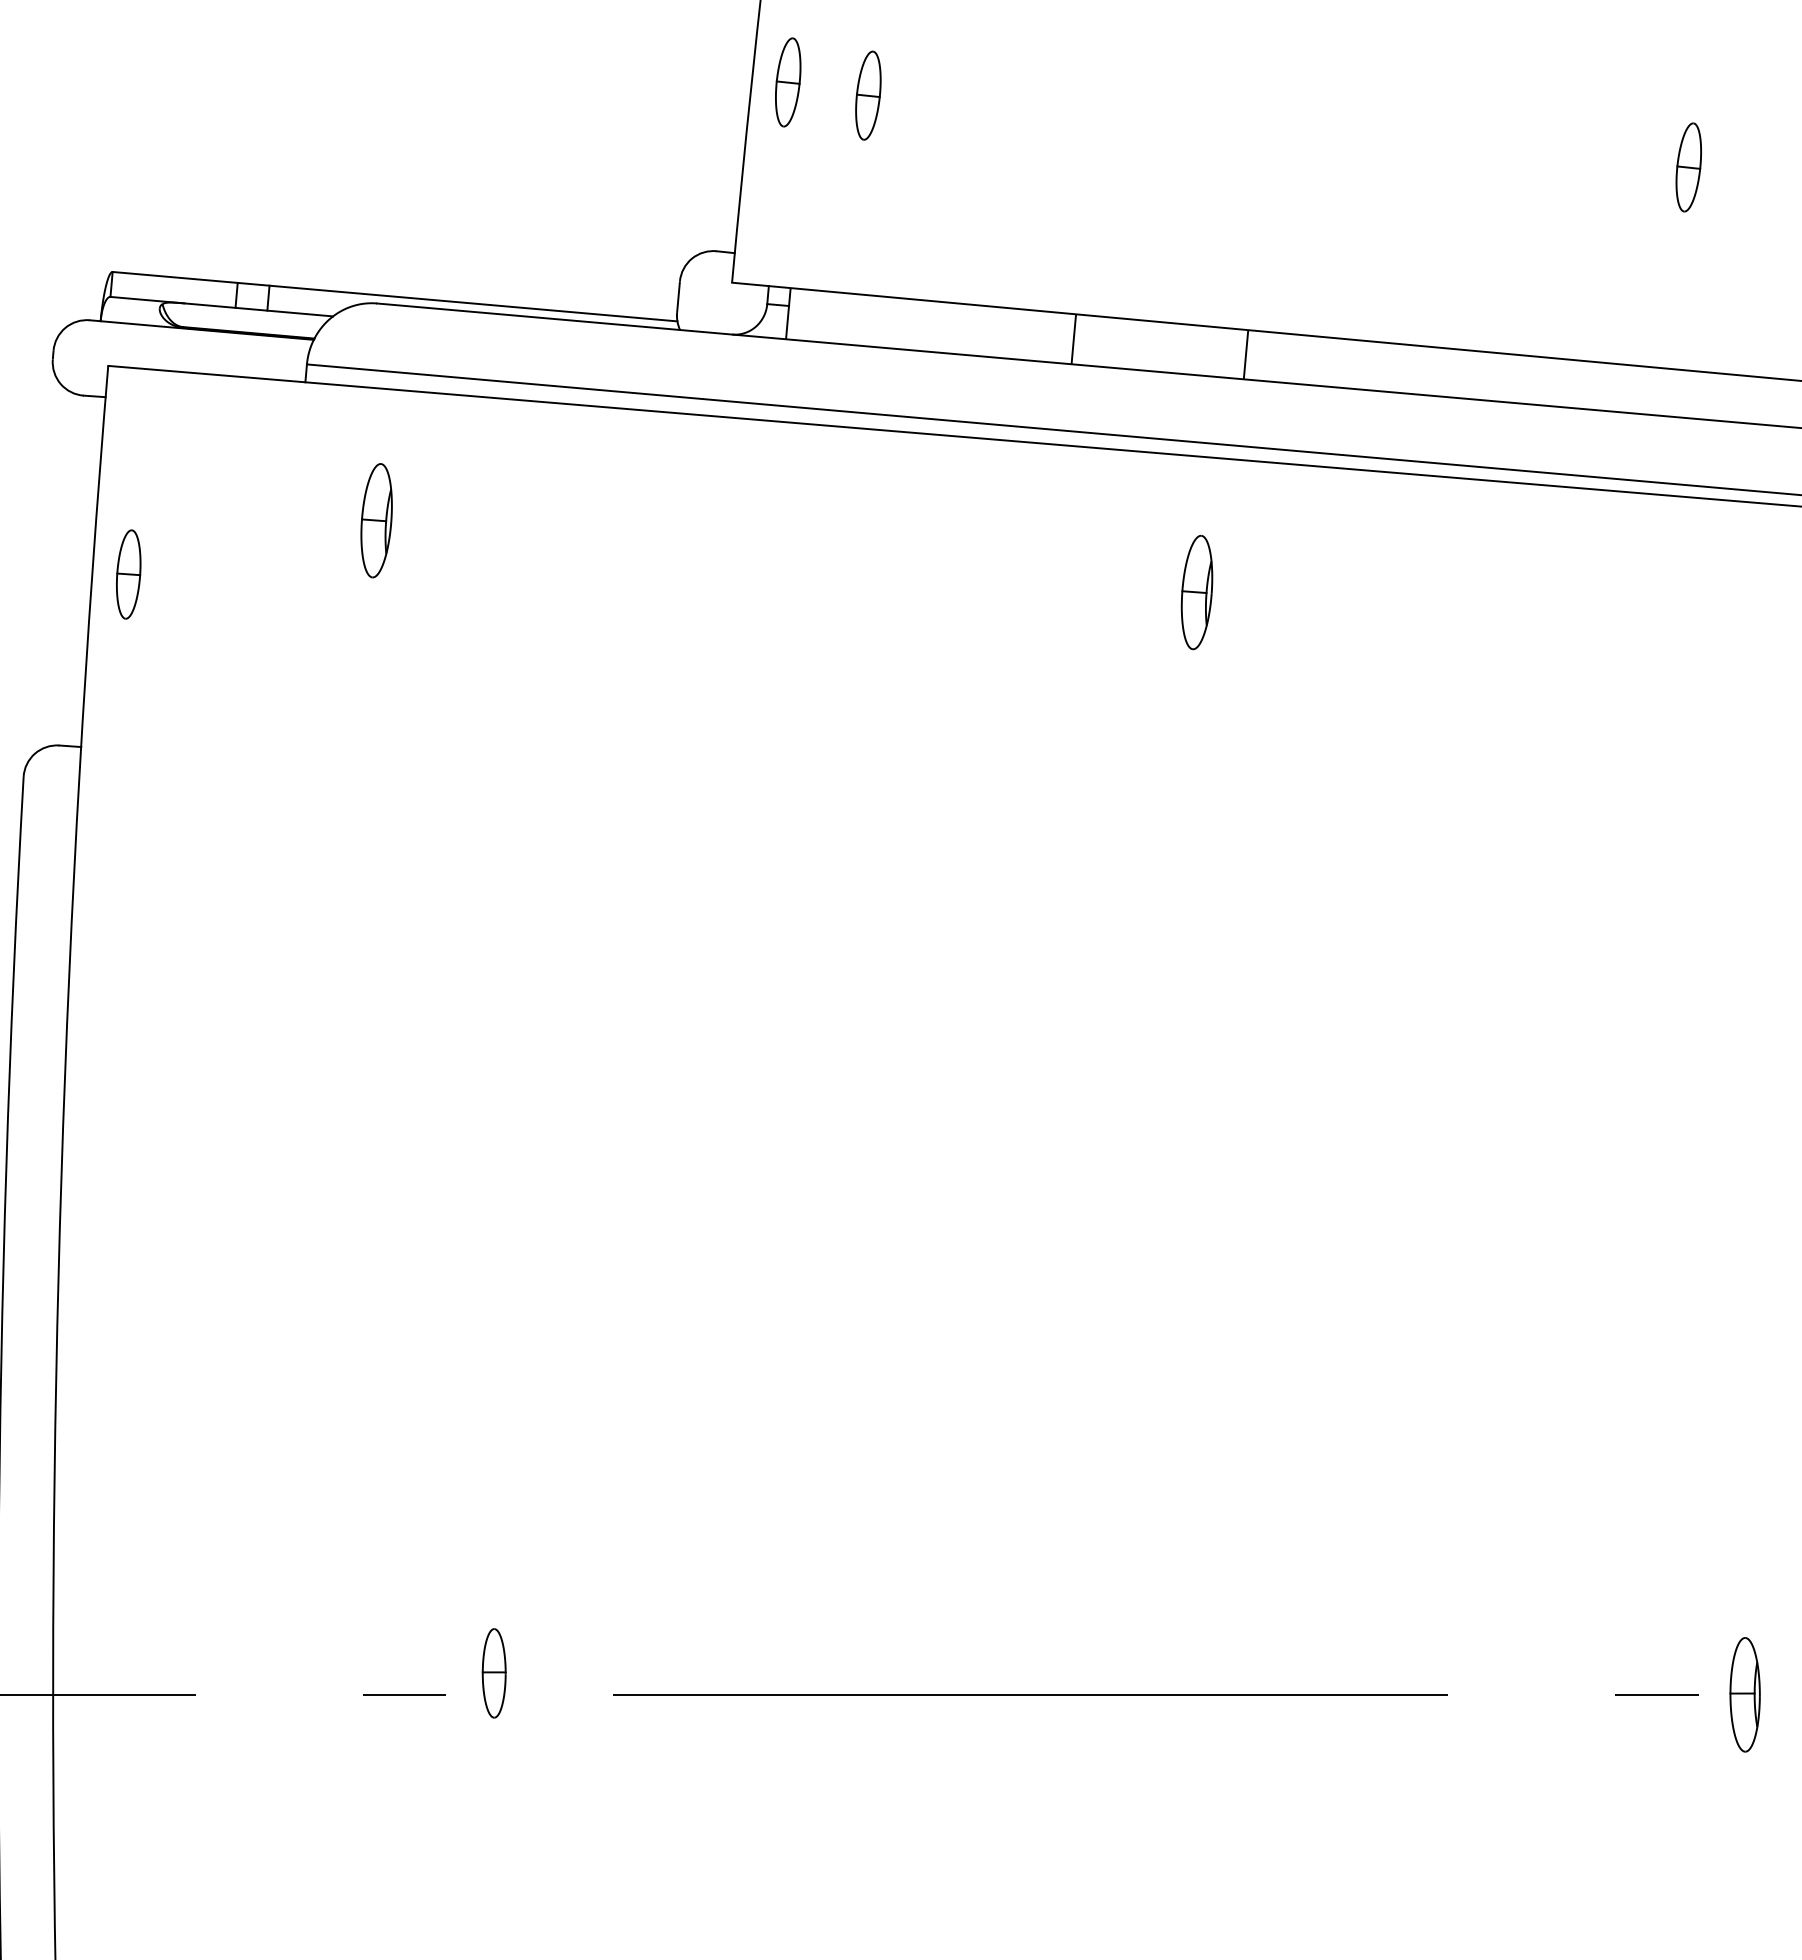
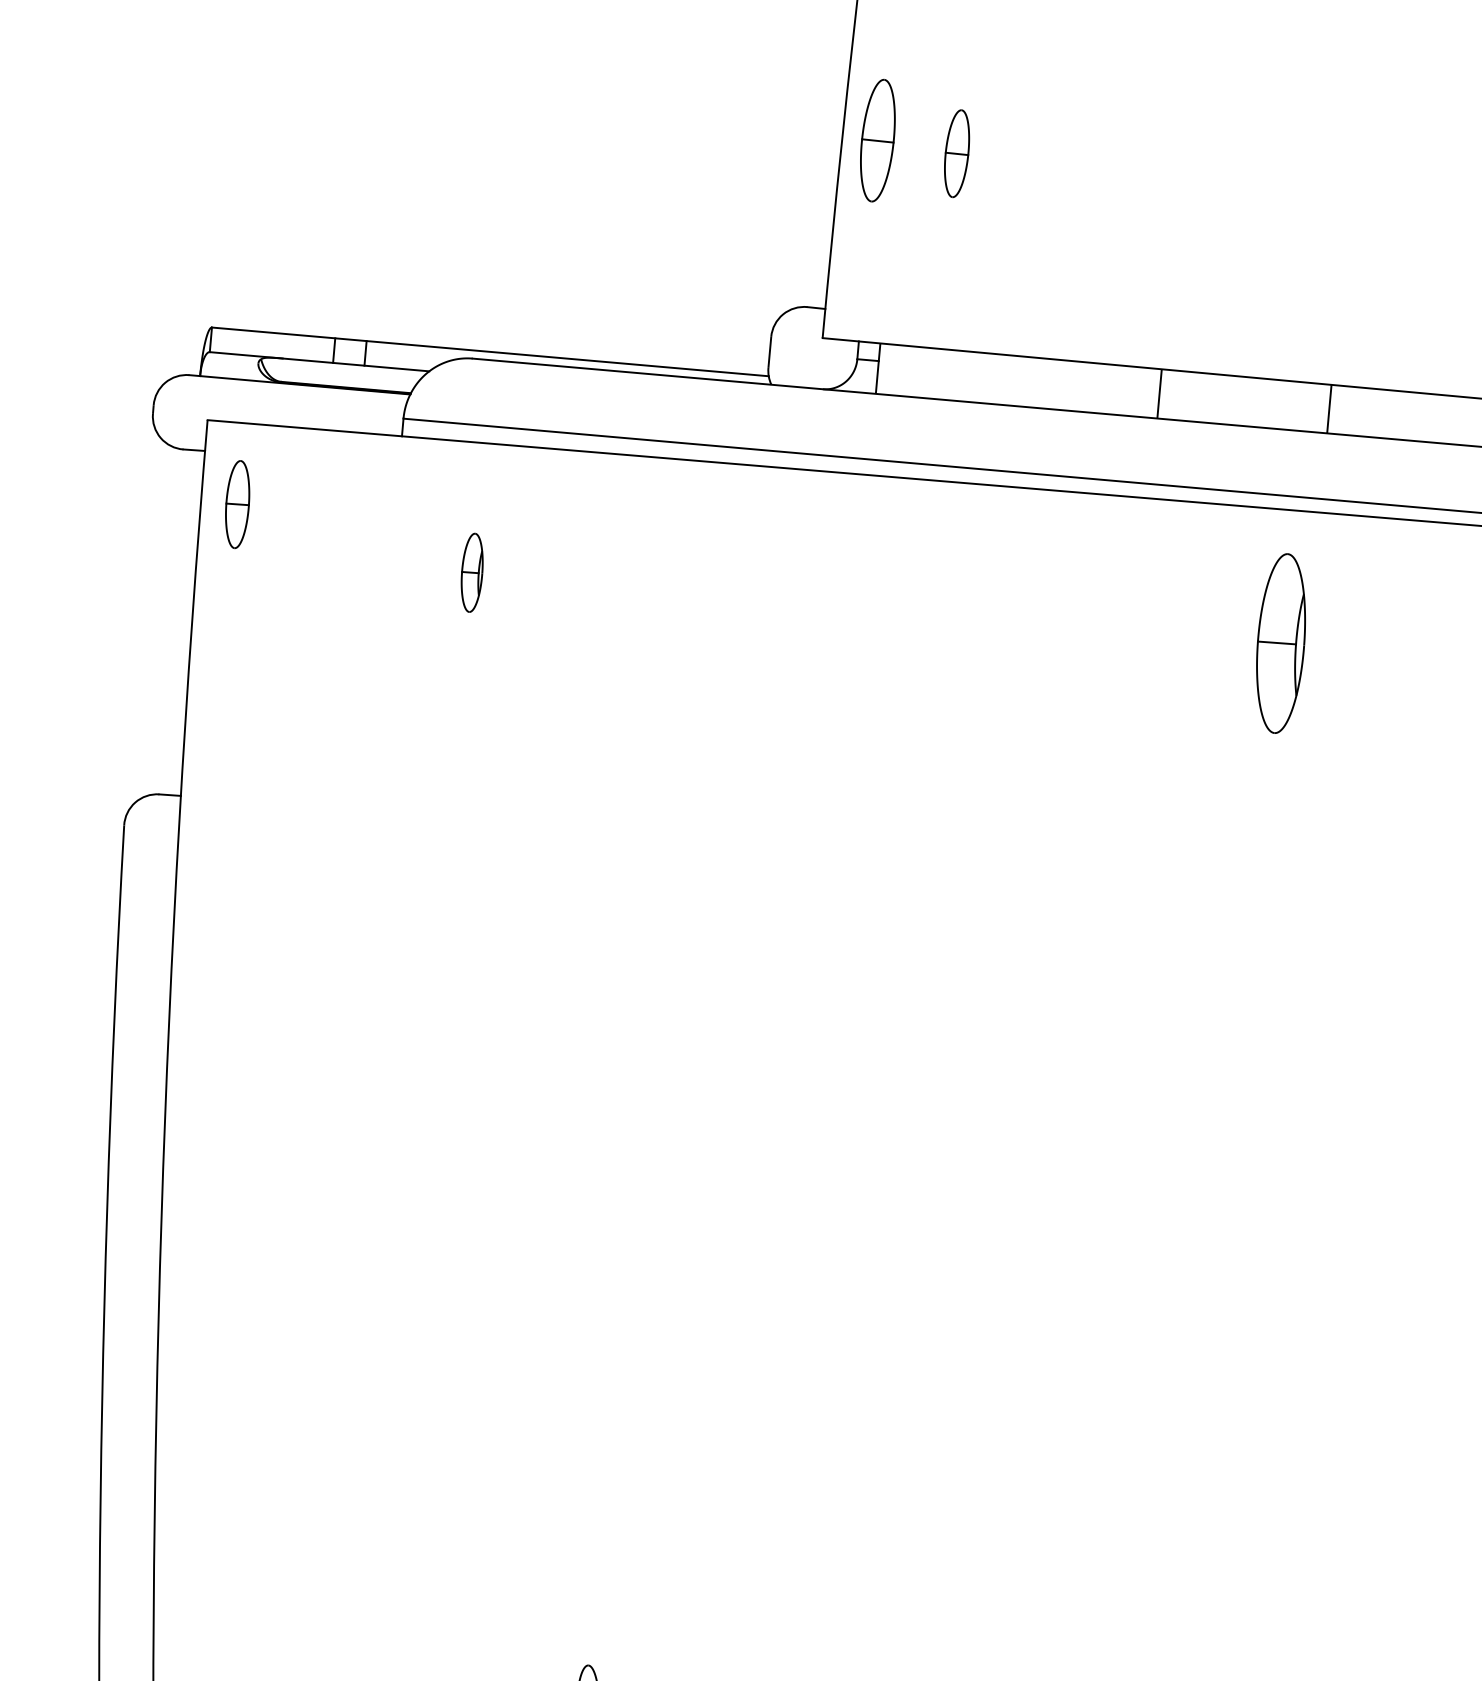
part: (788, 82) -> (878, 140), size x1.4
part: (376, 520) -> (472, 572), size x0.7
part: (128, 574) -> (237, 504), moved
part: (1196, 592) -> (1280, 643), size x1.6

